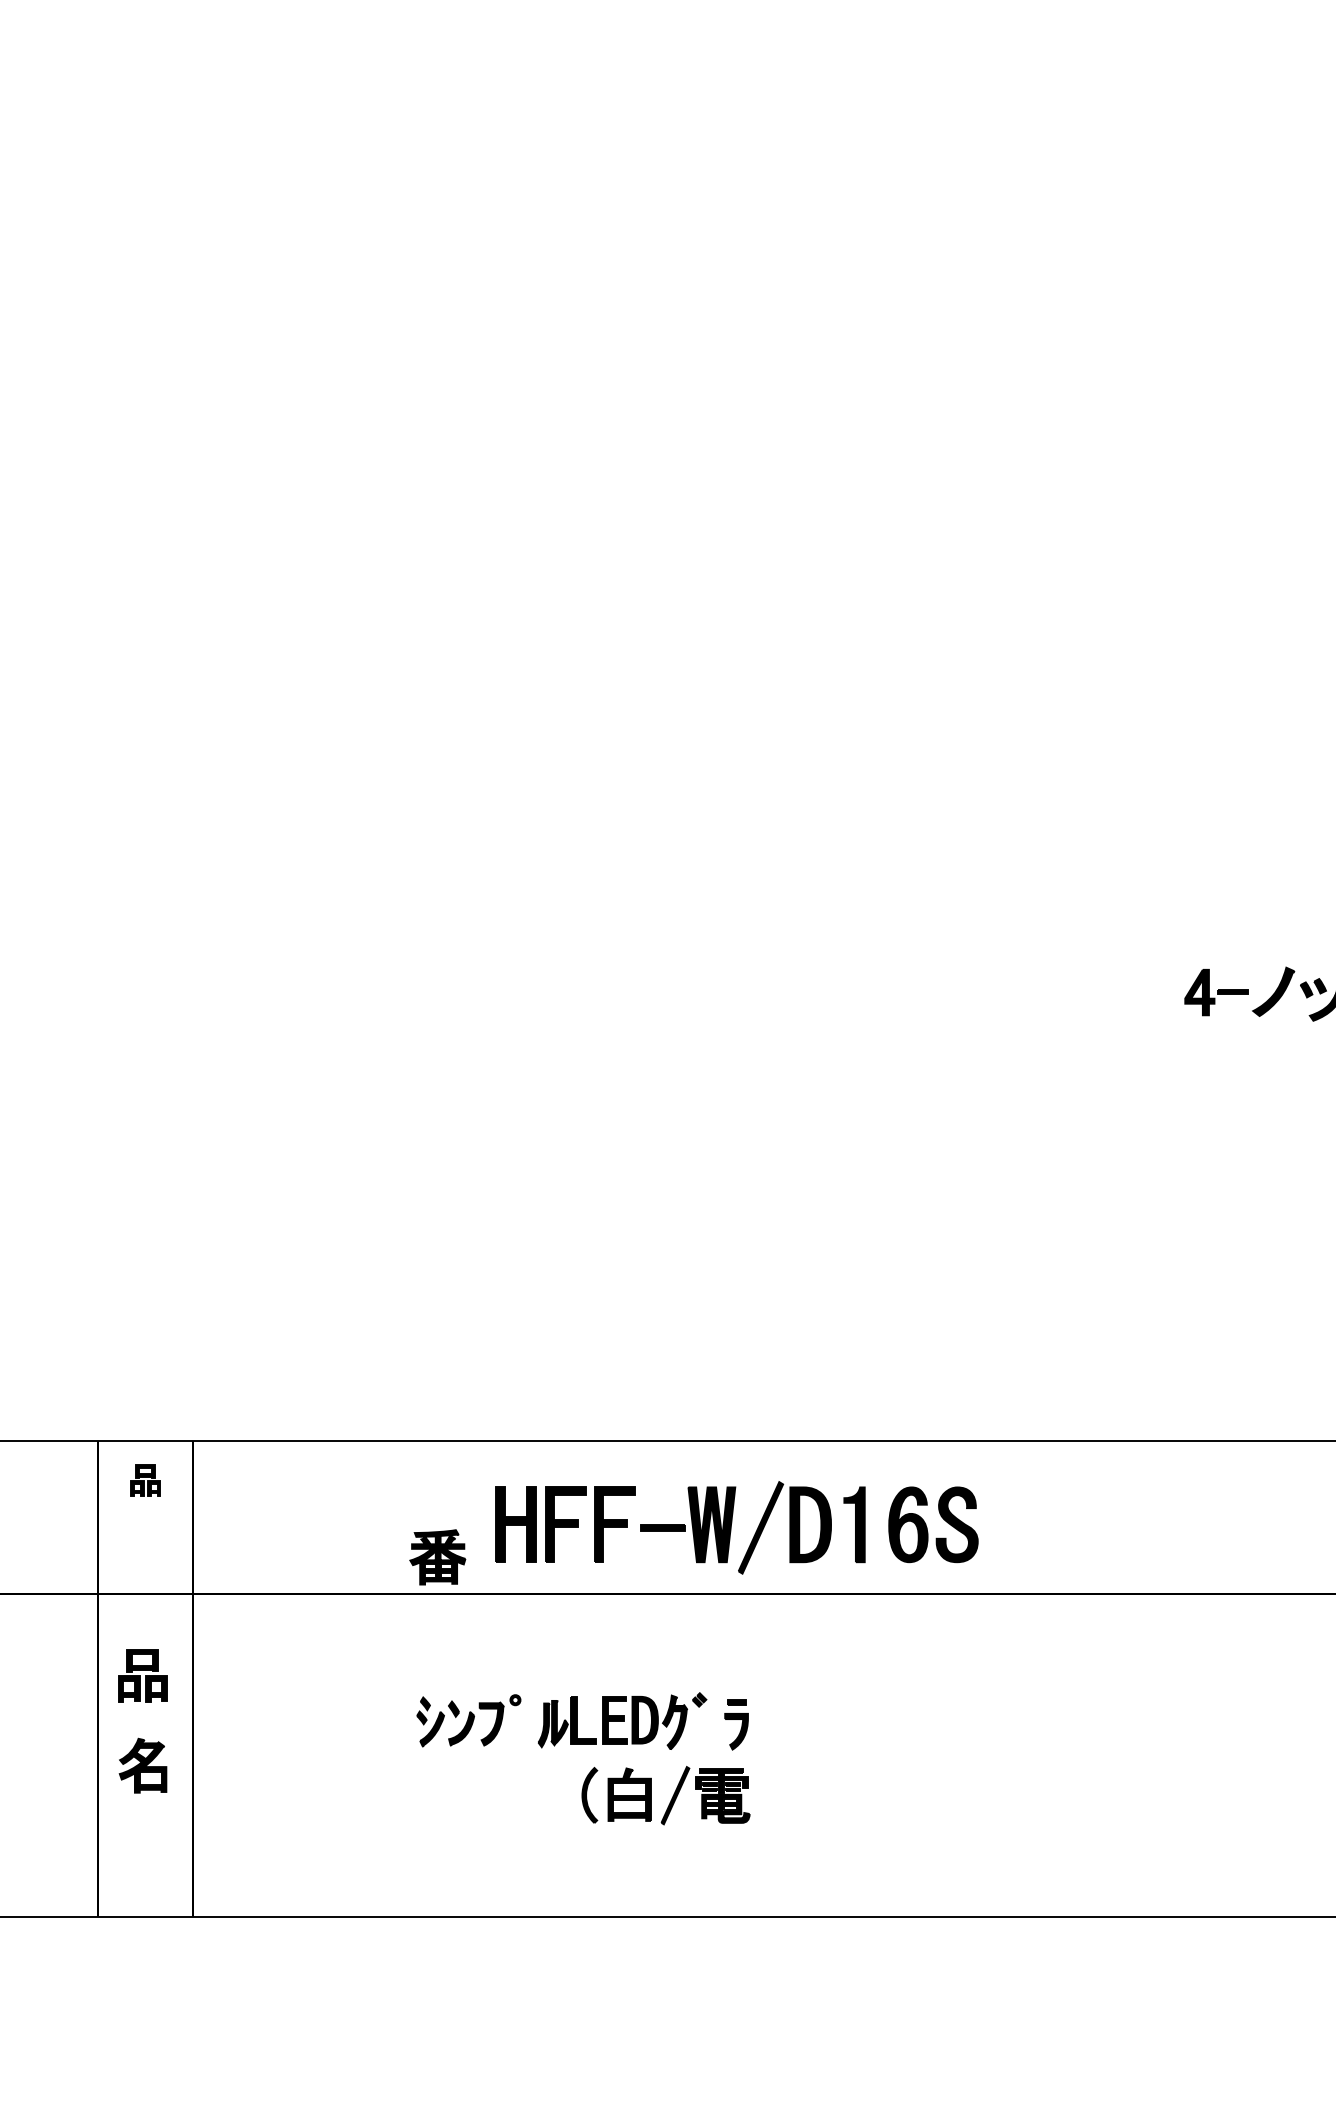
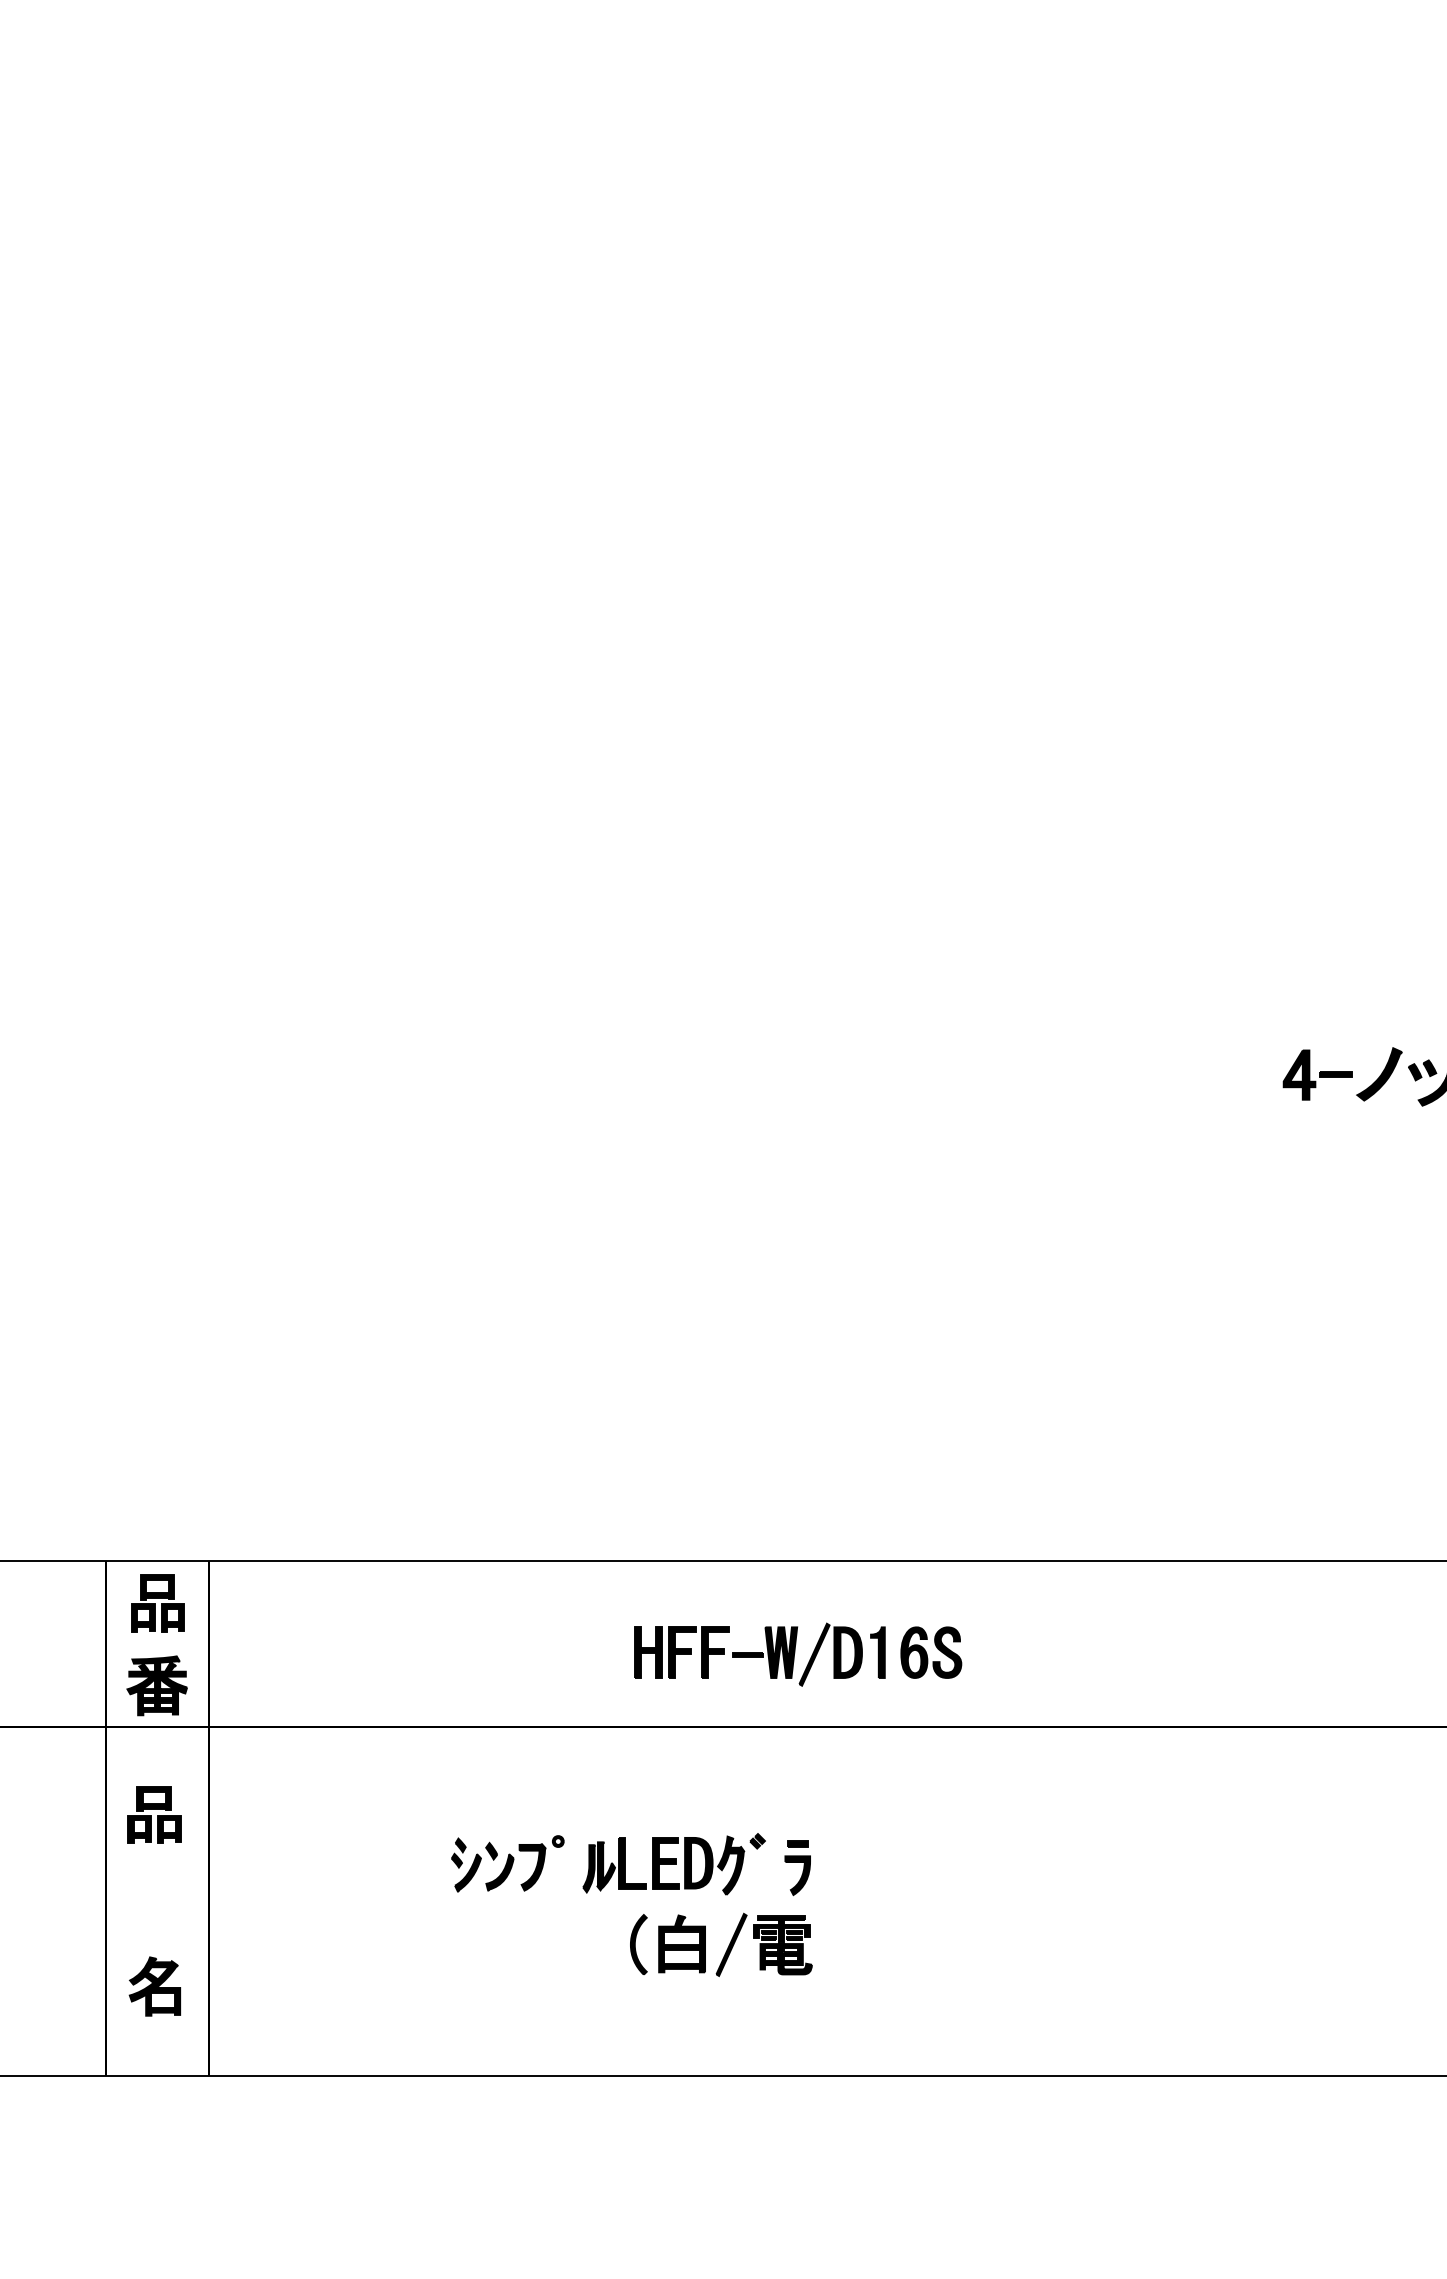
part: (145, 1480) -> (157, 1603), size x1.67
part: (737, 1527) -> (798, 1654), size x0.62
part: (437, 1557) -> (156, 1685), moved
part: (142, 1765) -> (154, 1986), moved

